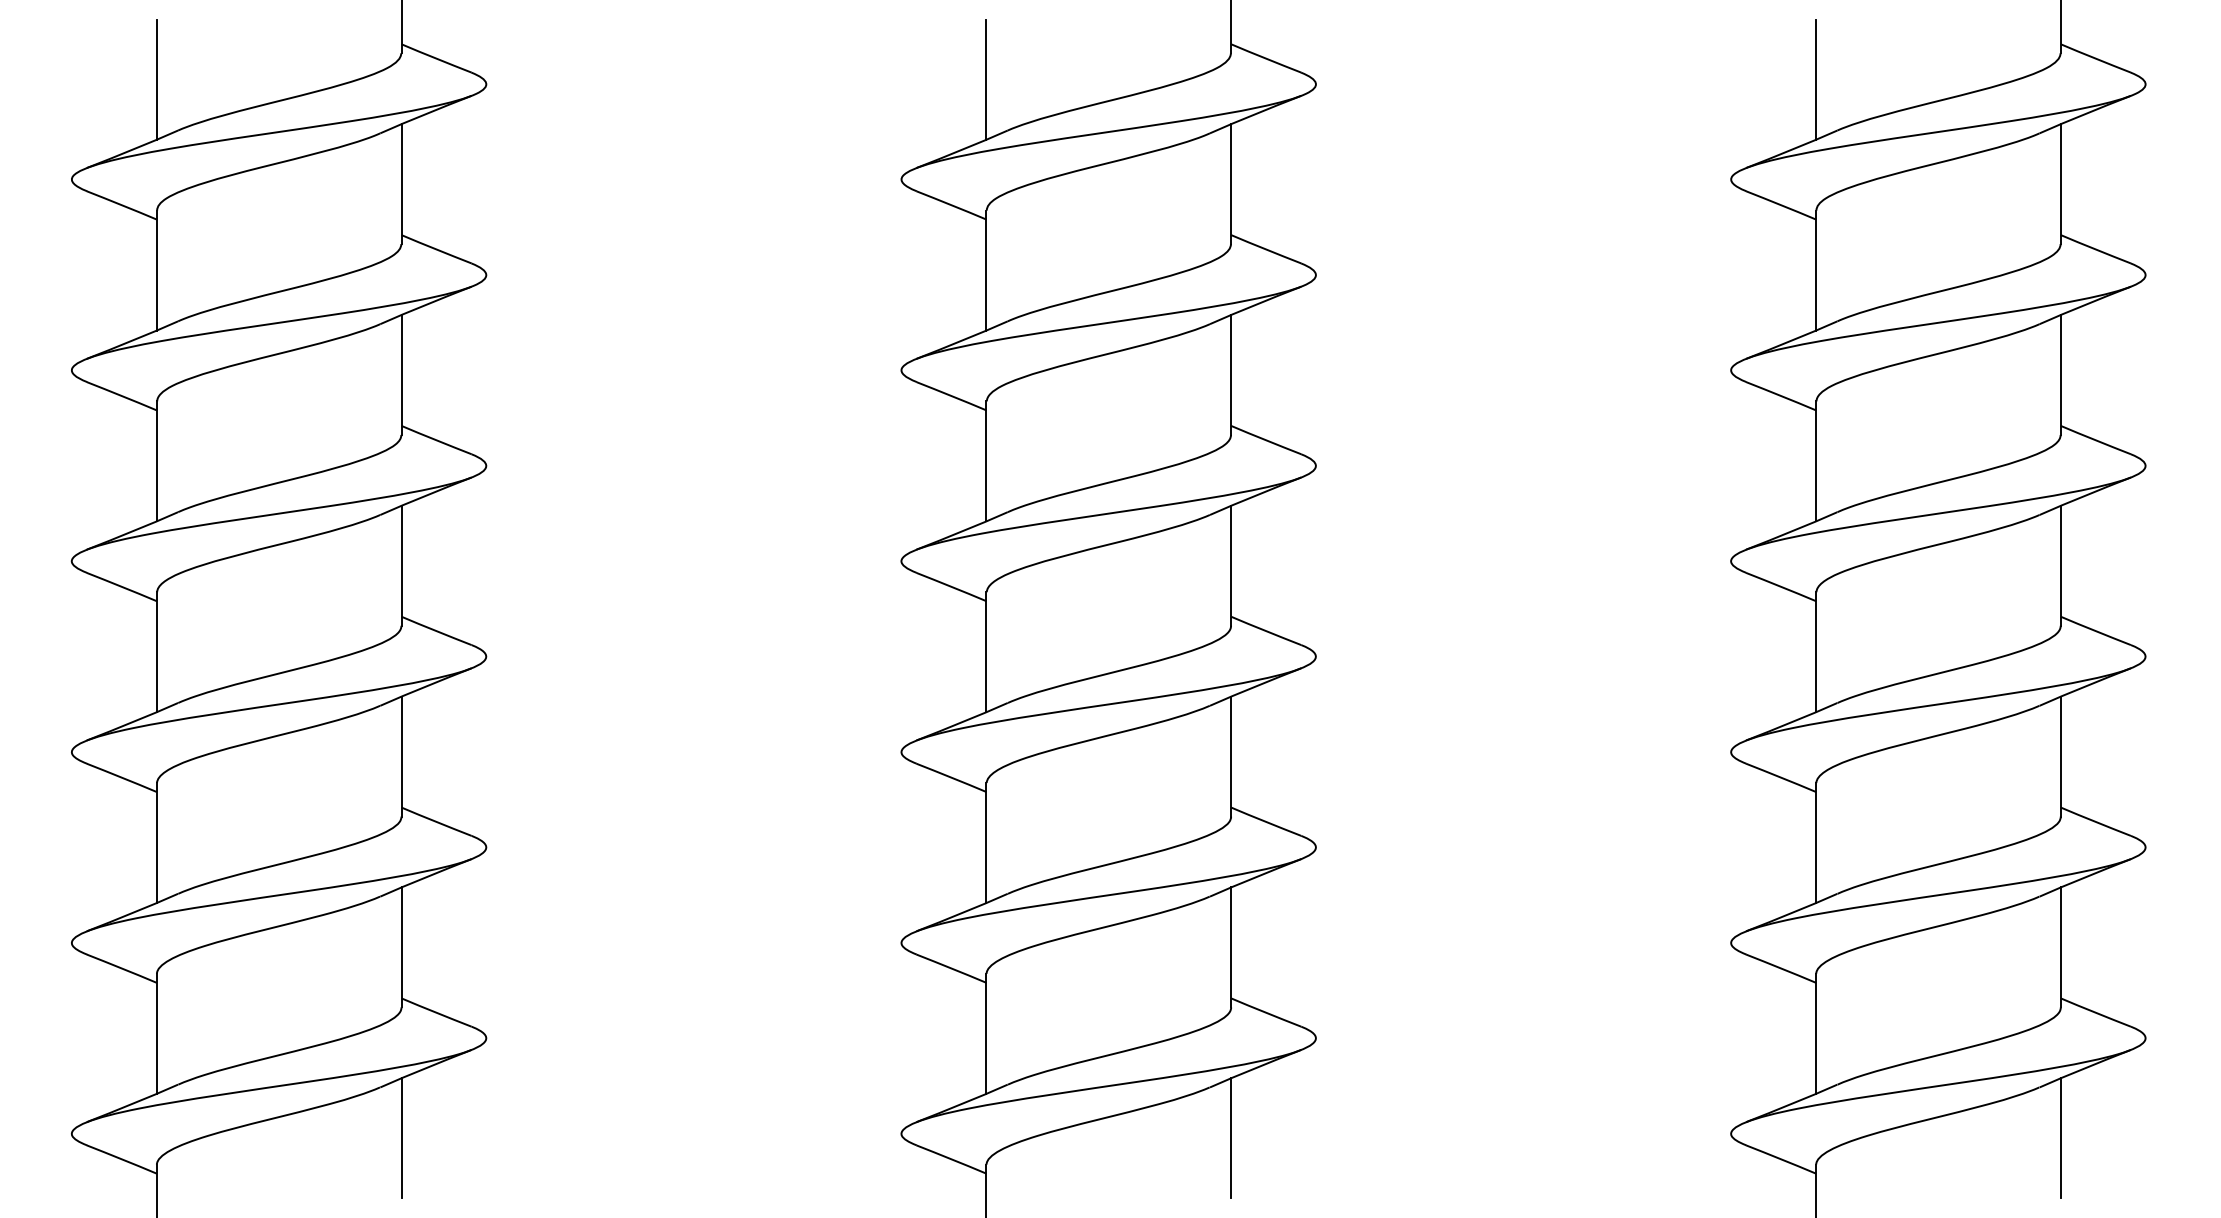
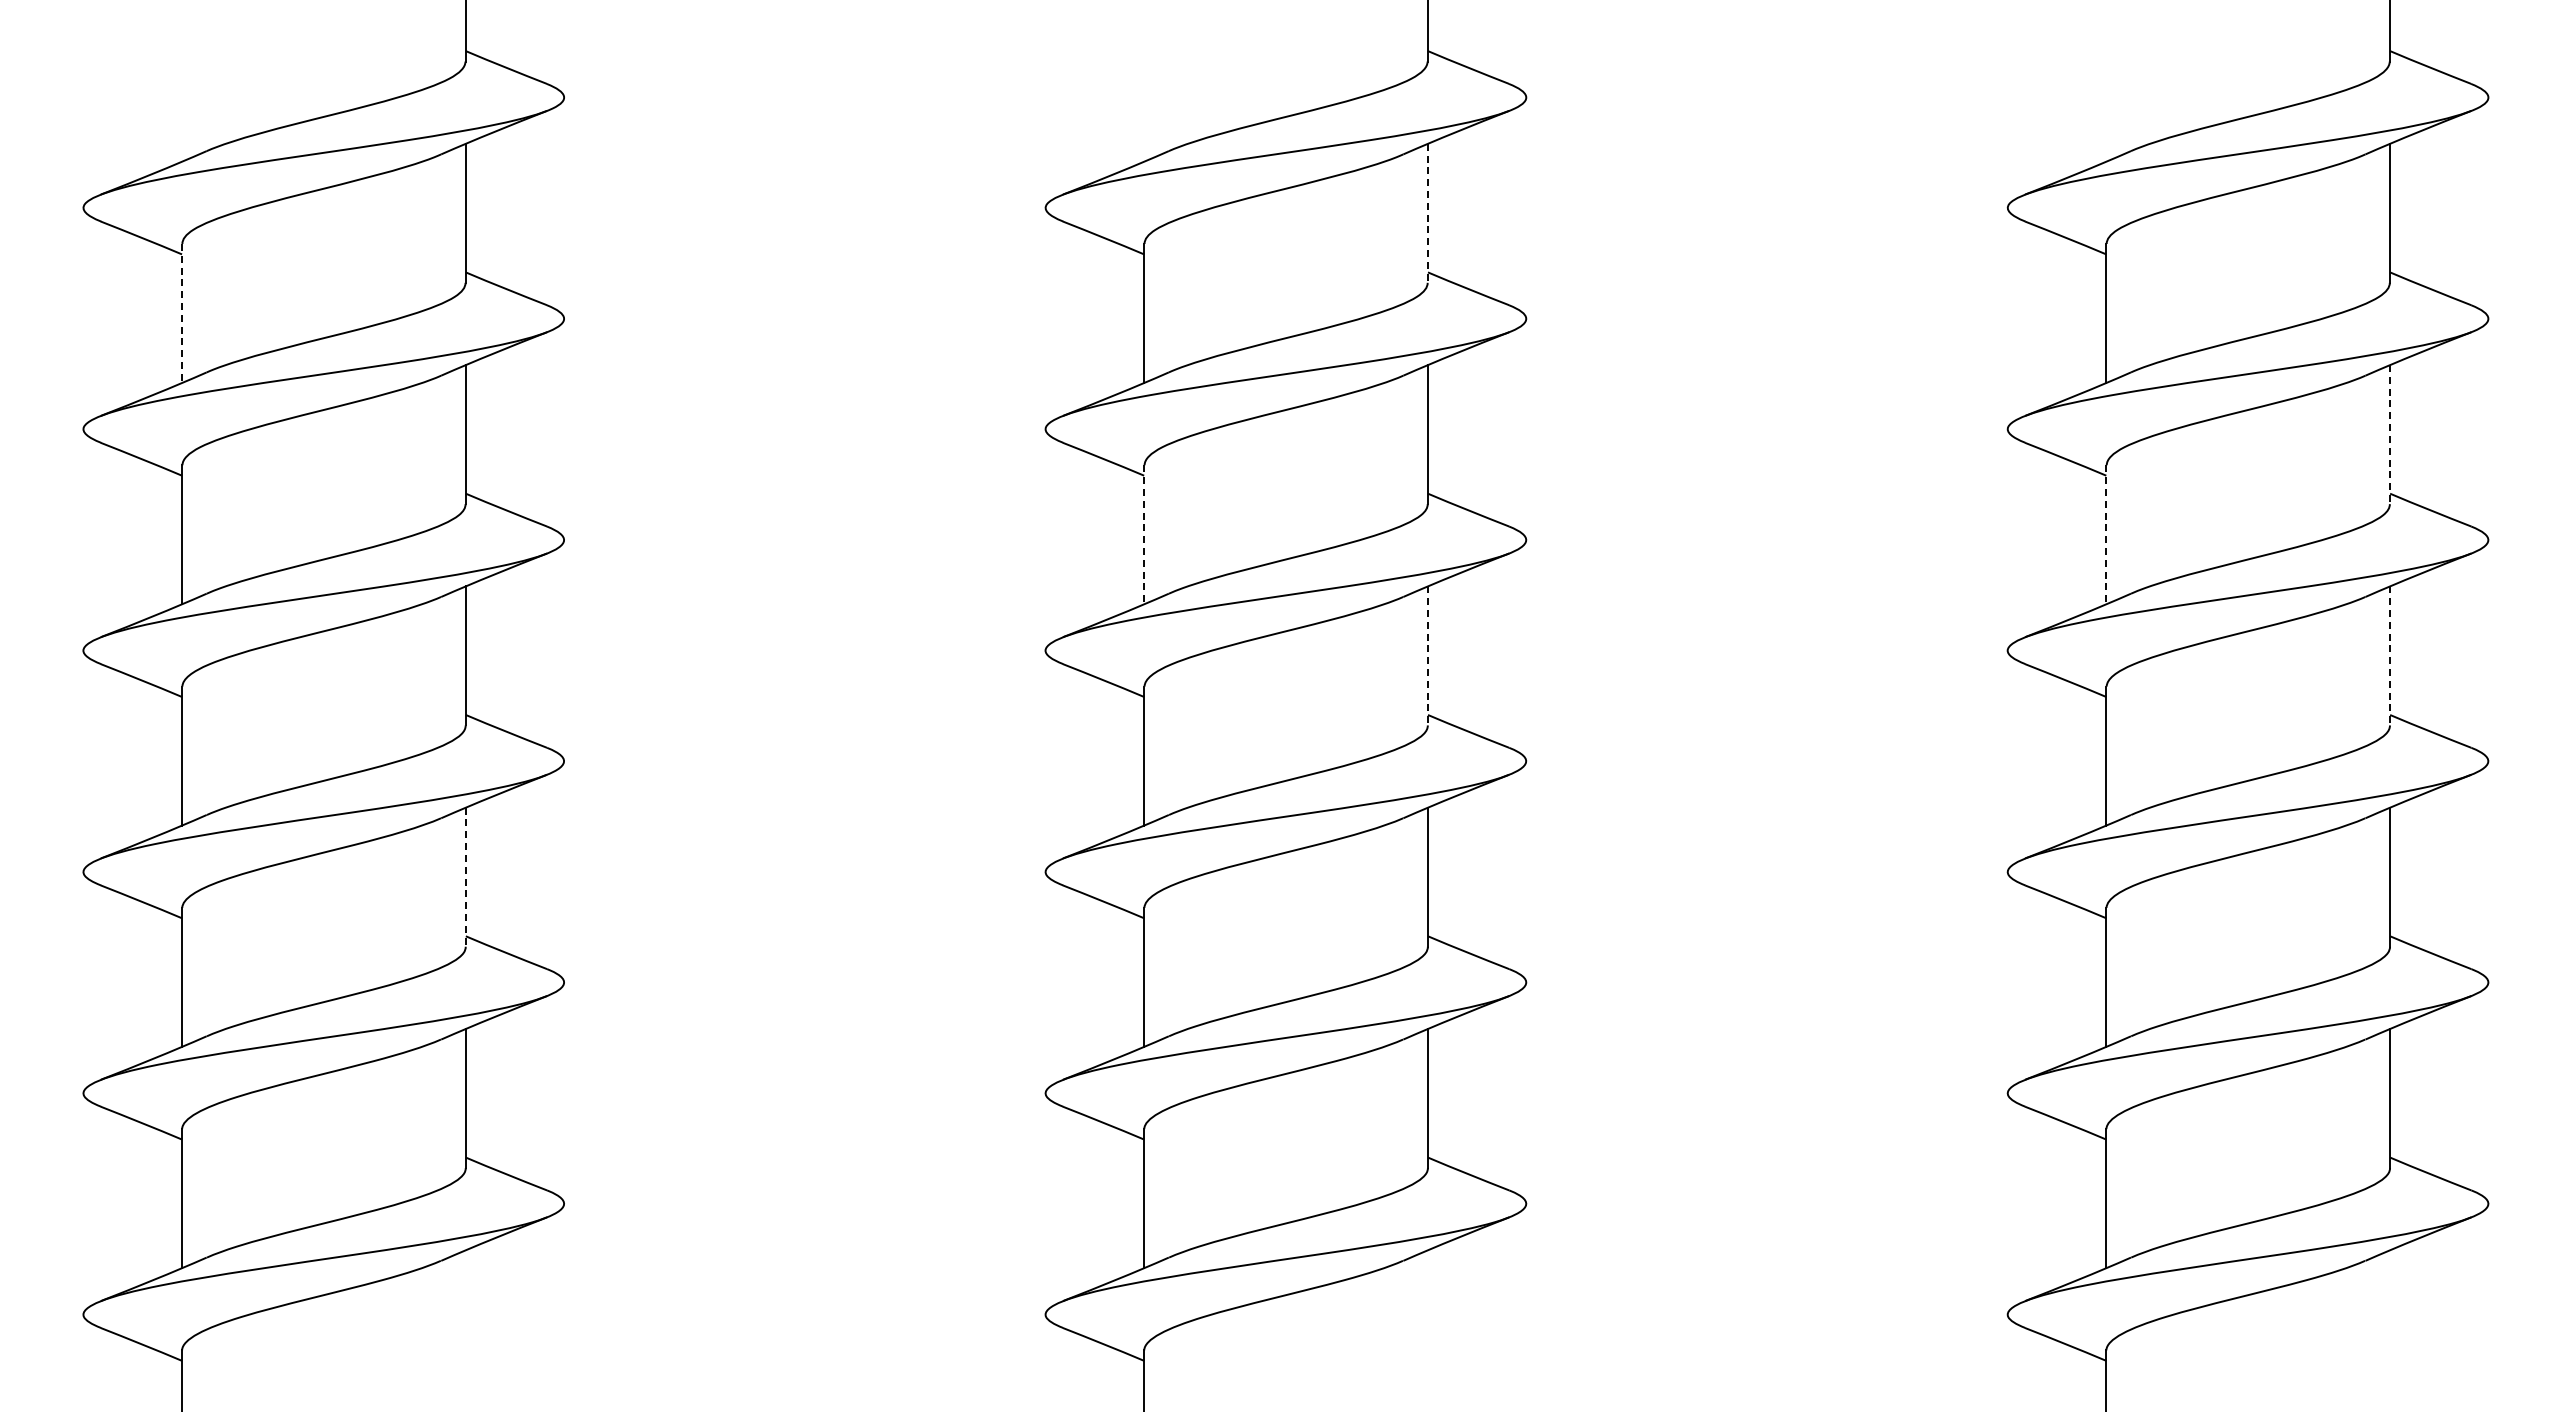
line: (157, 79) -> (182, 91), removed
line: (986, 79) -> (1144, 91), removed
line: (1816, 79) -> (2106, 91), removed
line: (1231, 184) -> (1428, 213), solid -> dashed
line: (157, 270) -> (182, 313), solid -> dashed
line: (2061, 374) -> (2390, 434), solid -> dashed
line: (986, 461) -> (1144, 534), solid -> dashed
line: (1816, 461) -> (2106, 534), solid -> dashed
line: (1231, 565) -> (1428, 655), solid -> dashed
line: (2061, 565) -> (2390, 655), solid -> dashed
line: (401, 756) -> (465, 877), solid -> dashed
line: (401, 1138) -> (465, 1319), removed
line: (1231, 1138) -> (1428, 1319), removed
line: (2061, 1138) -> (2390, 1319), removed

